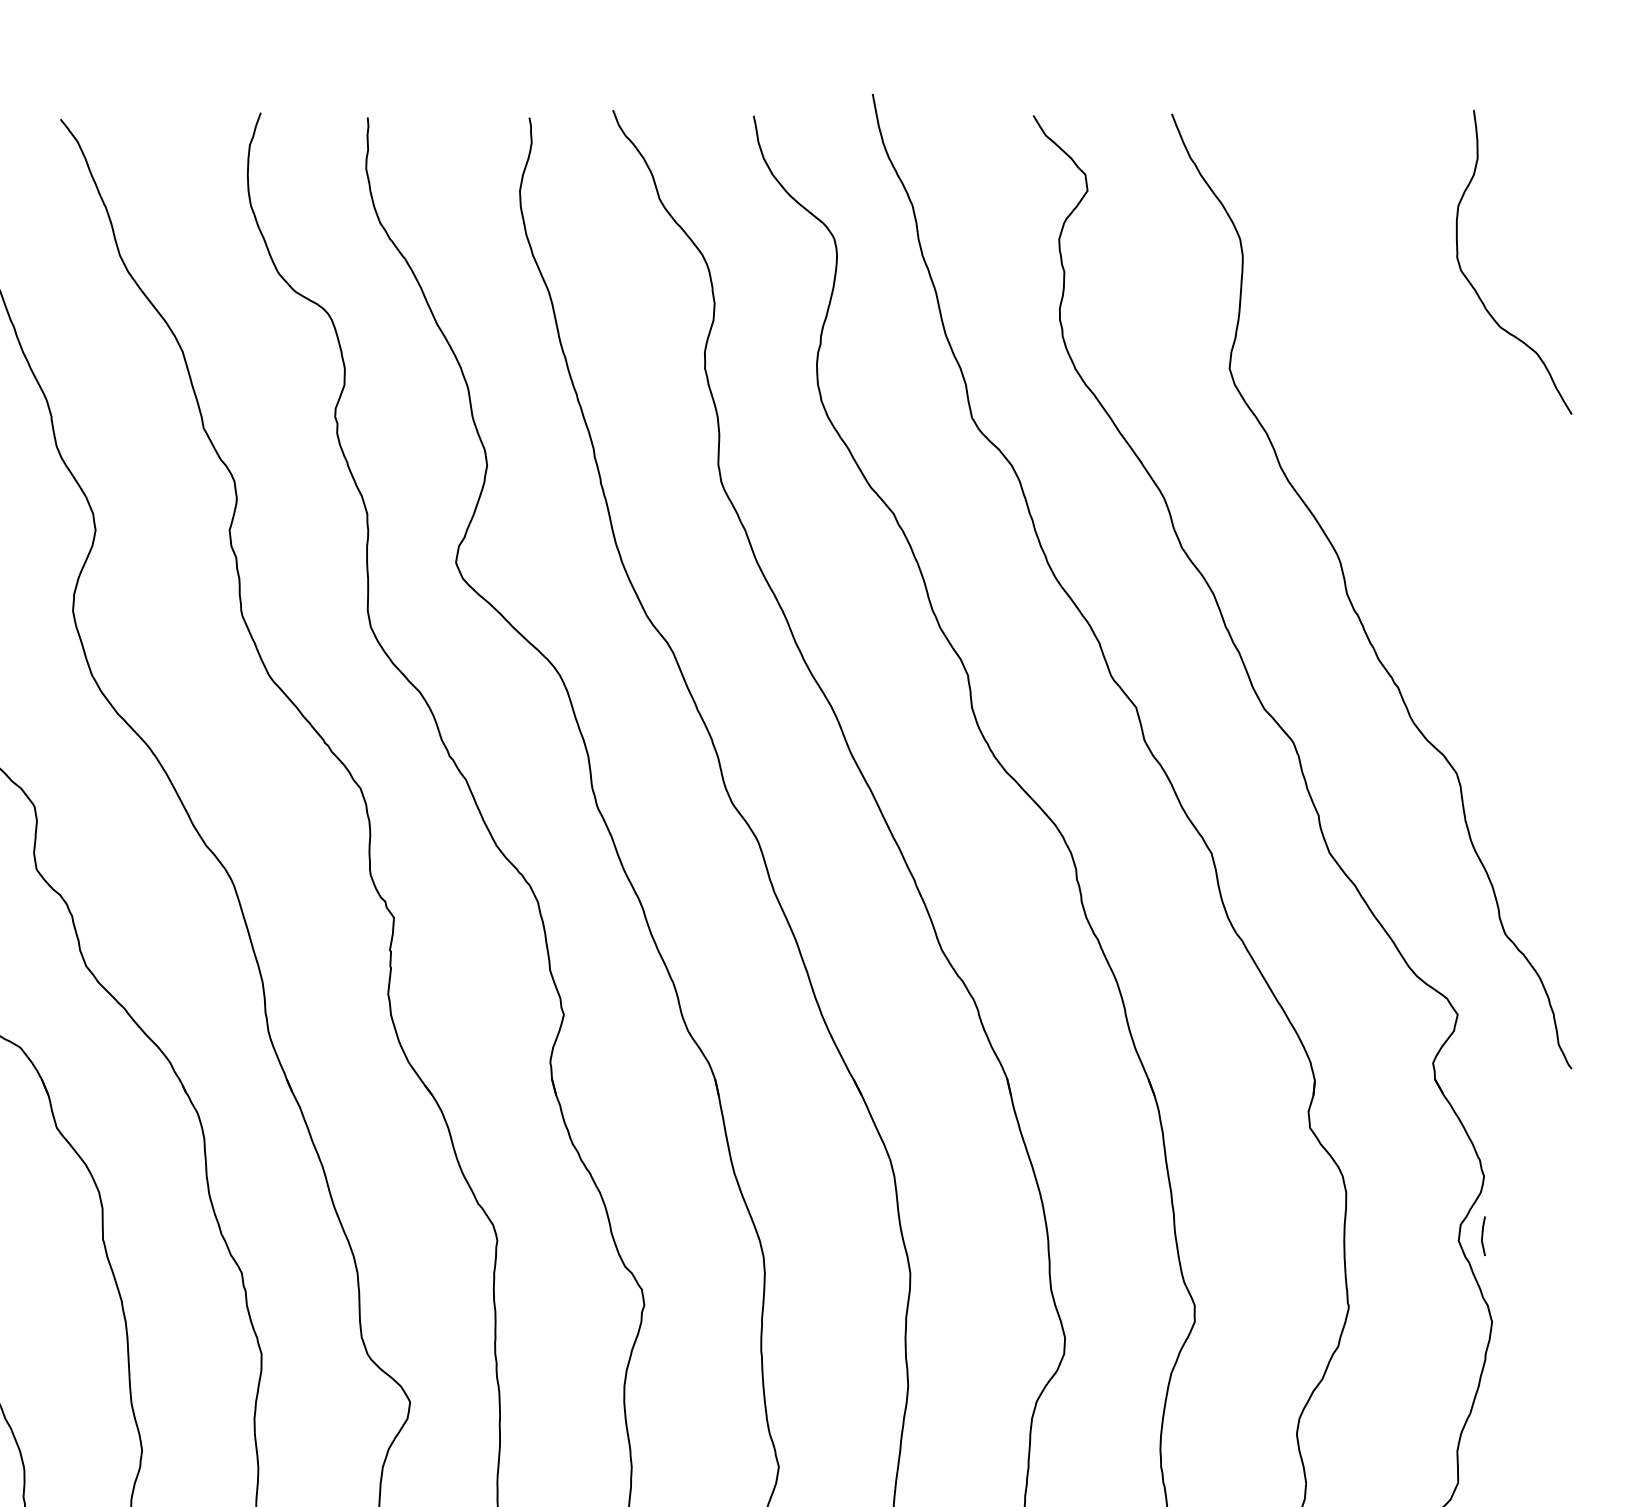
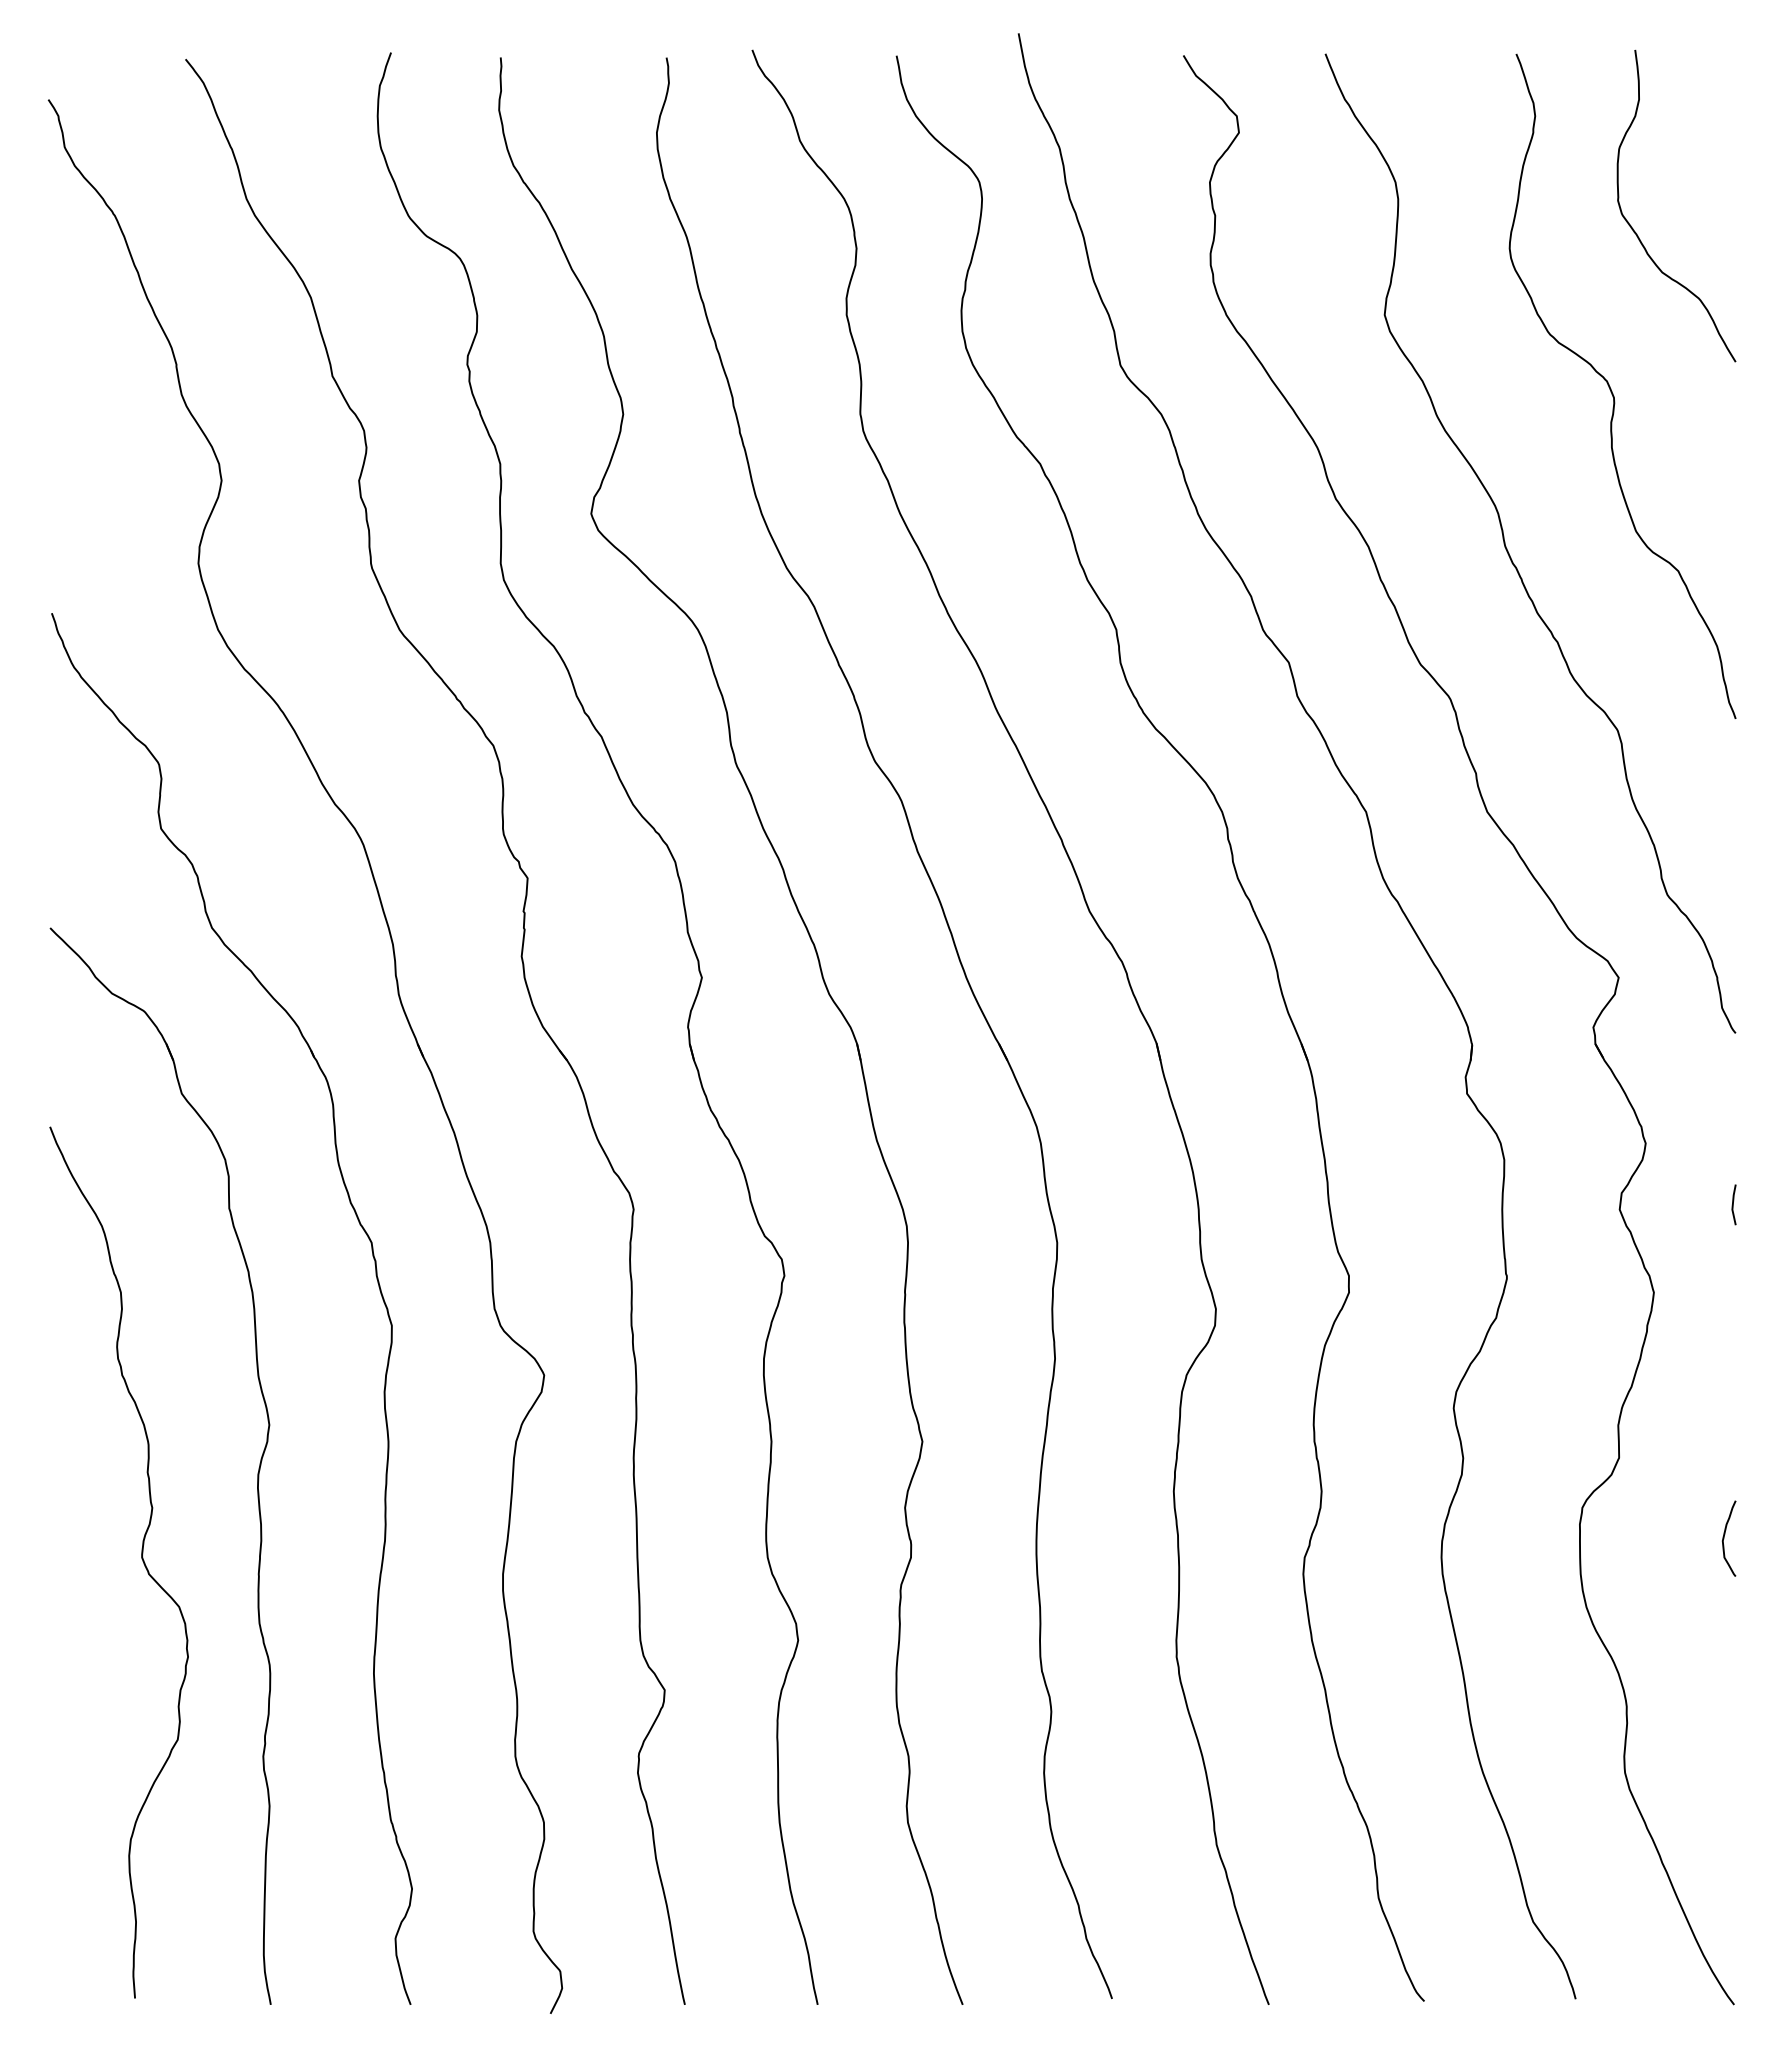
curve: (1450, 440) -> (1611, 388), added
line: (1482, 1235) -> (1733, 1204), moved

